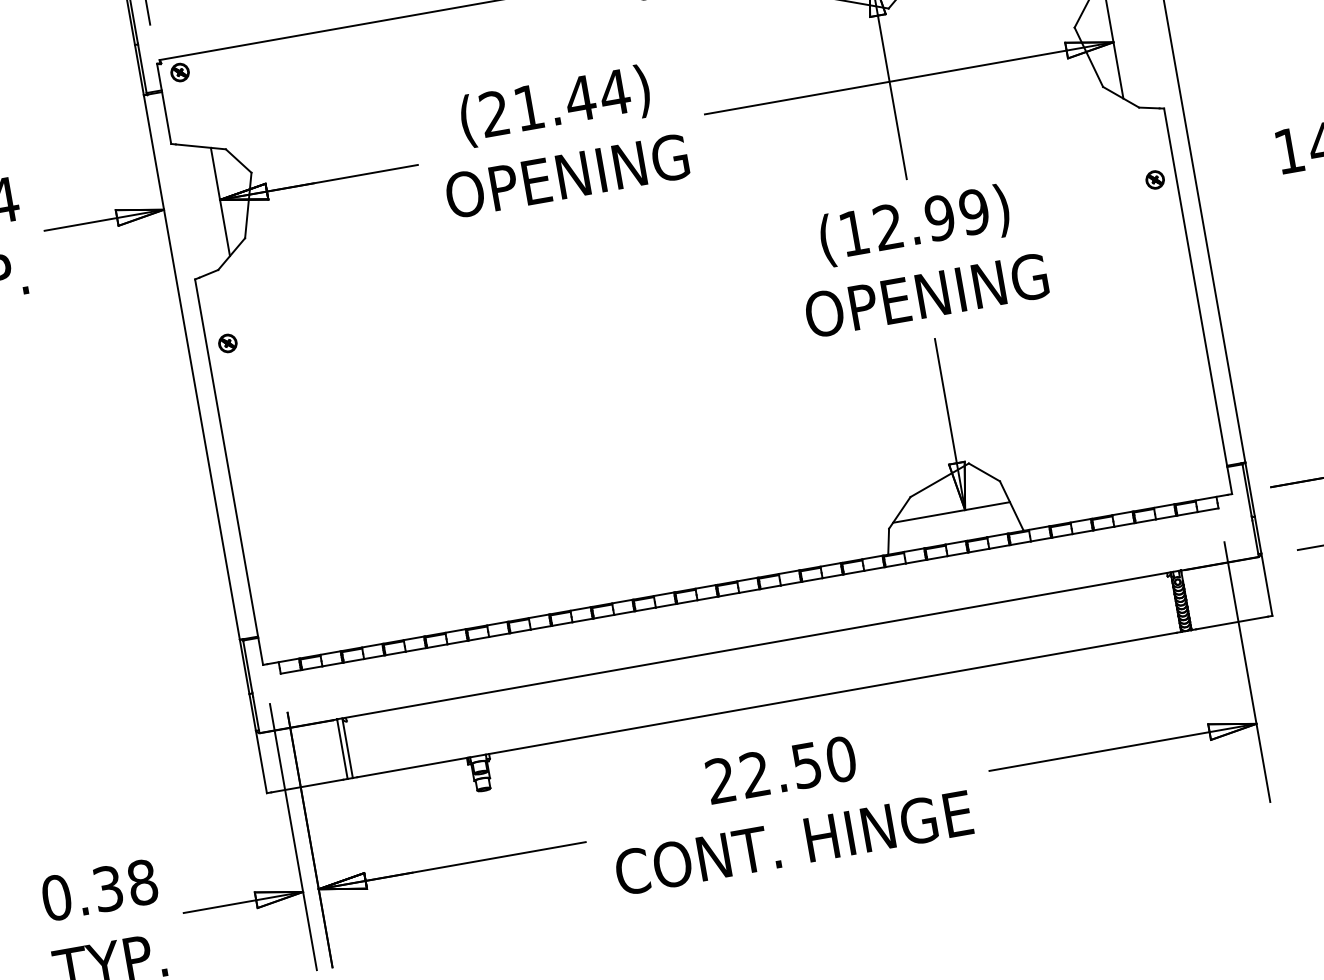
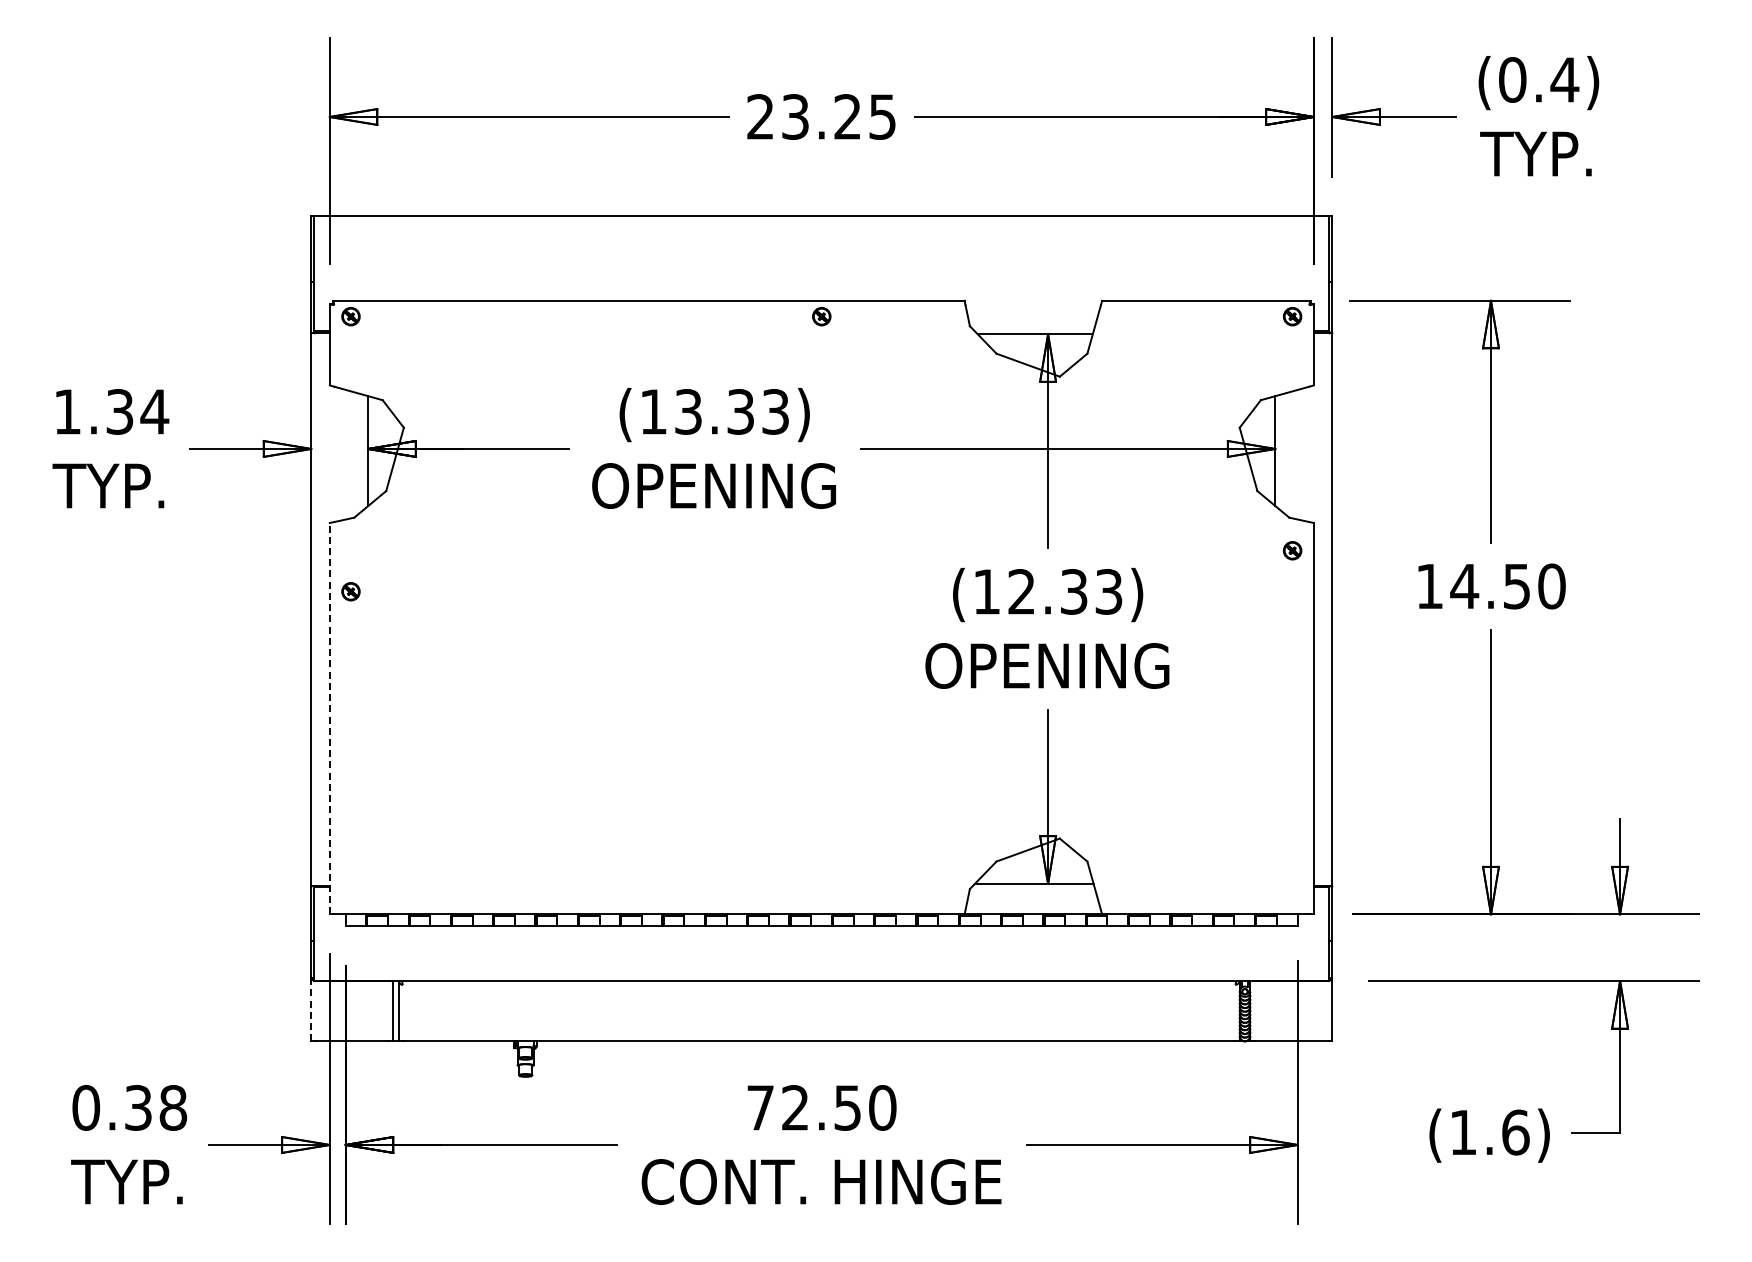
text: (555, 102) -> (715, 411), (21.44) -> (13.33)
part: (1155, 179) -> (1292, 550), moved
text: (957, 214) -> (1091, 591), (12.99) -> (12.33)
line: (228, 472) -> (329, 718), solid -> dashed
line: (261, 761) -> (311, 1009), solid -> dashed
text: (720, 780) -> (760, 1107), 22.50 -> 72.50

